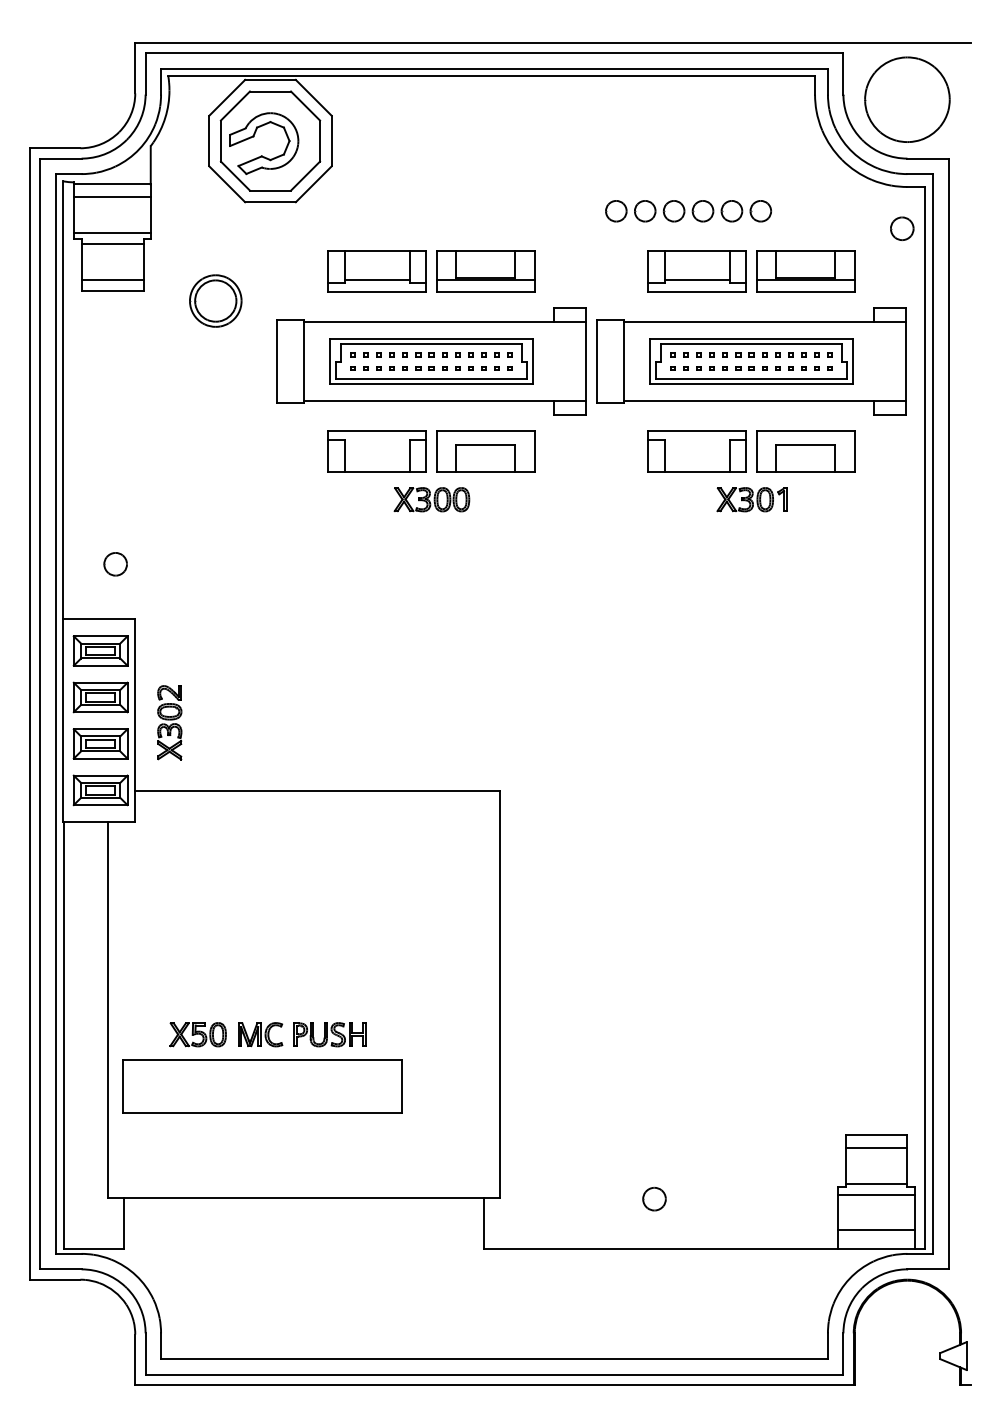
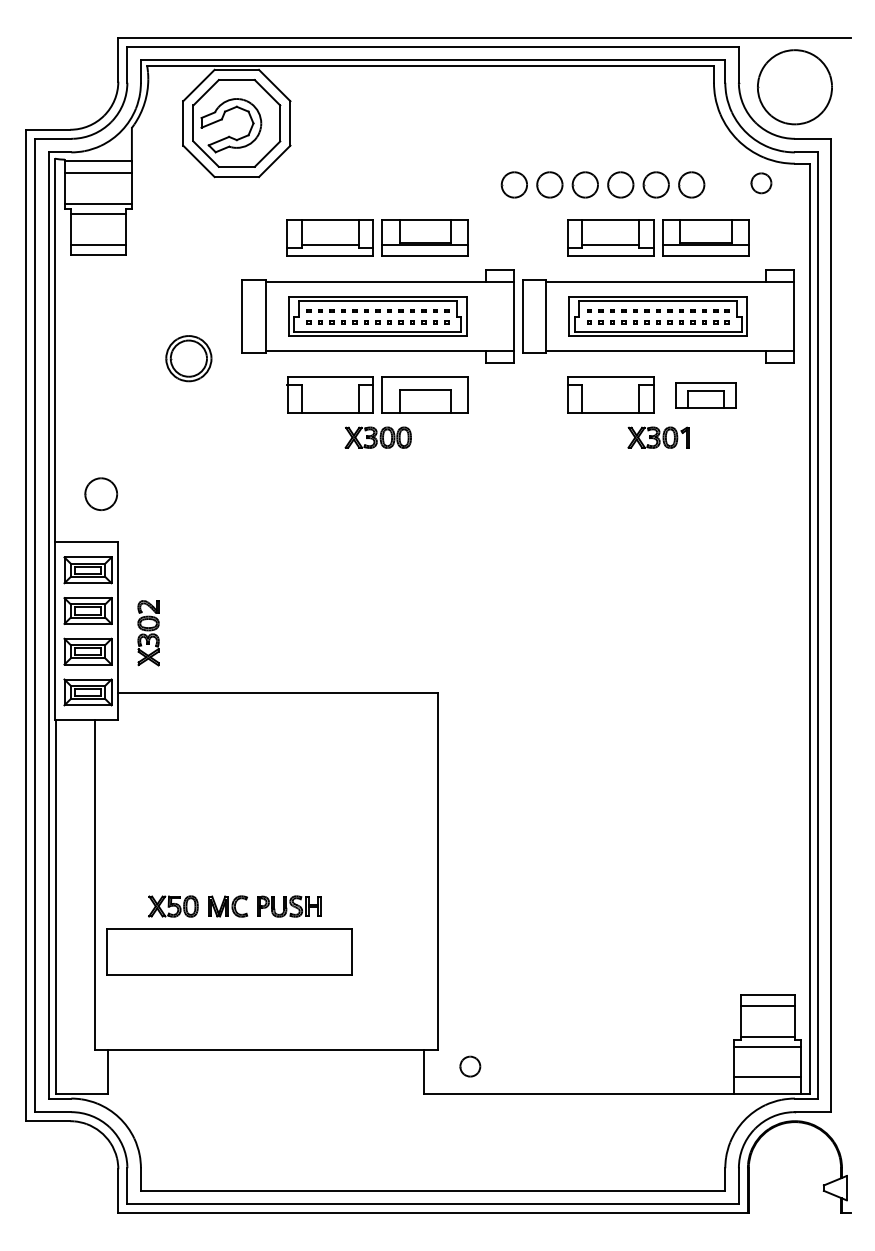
part: (688, 210) -> (603, 184), size x1.4
part: (902, 228) -> (761, 183), moved
part: (215, 300) -> (188, 358), moved
part: (805, 450) -> (705, 394), size x0.7
part: (114, 564) -> (100, 494), size x1.6
part: (654, 1199) -> (470, 1066), moved

